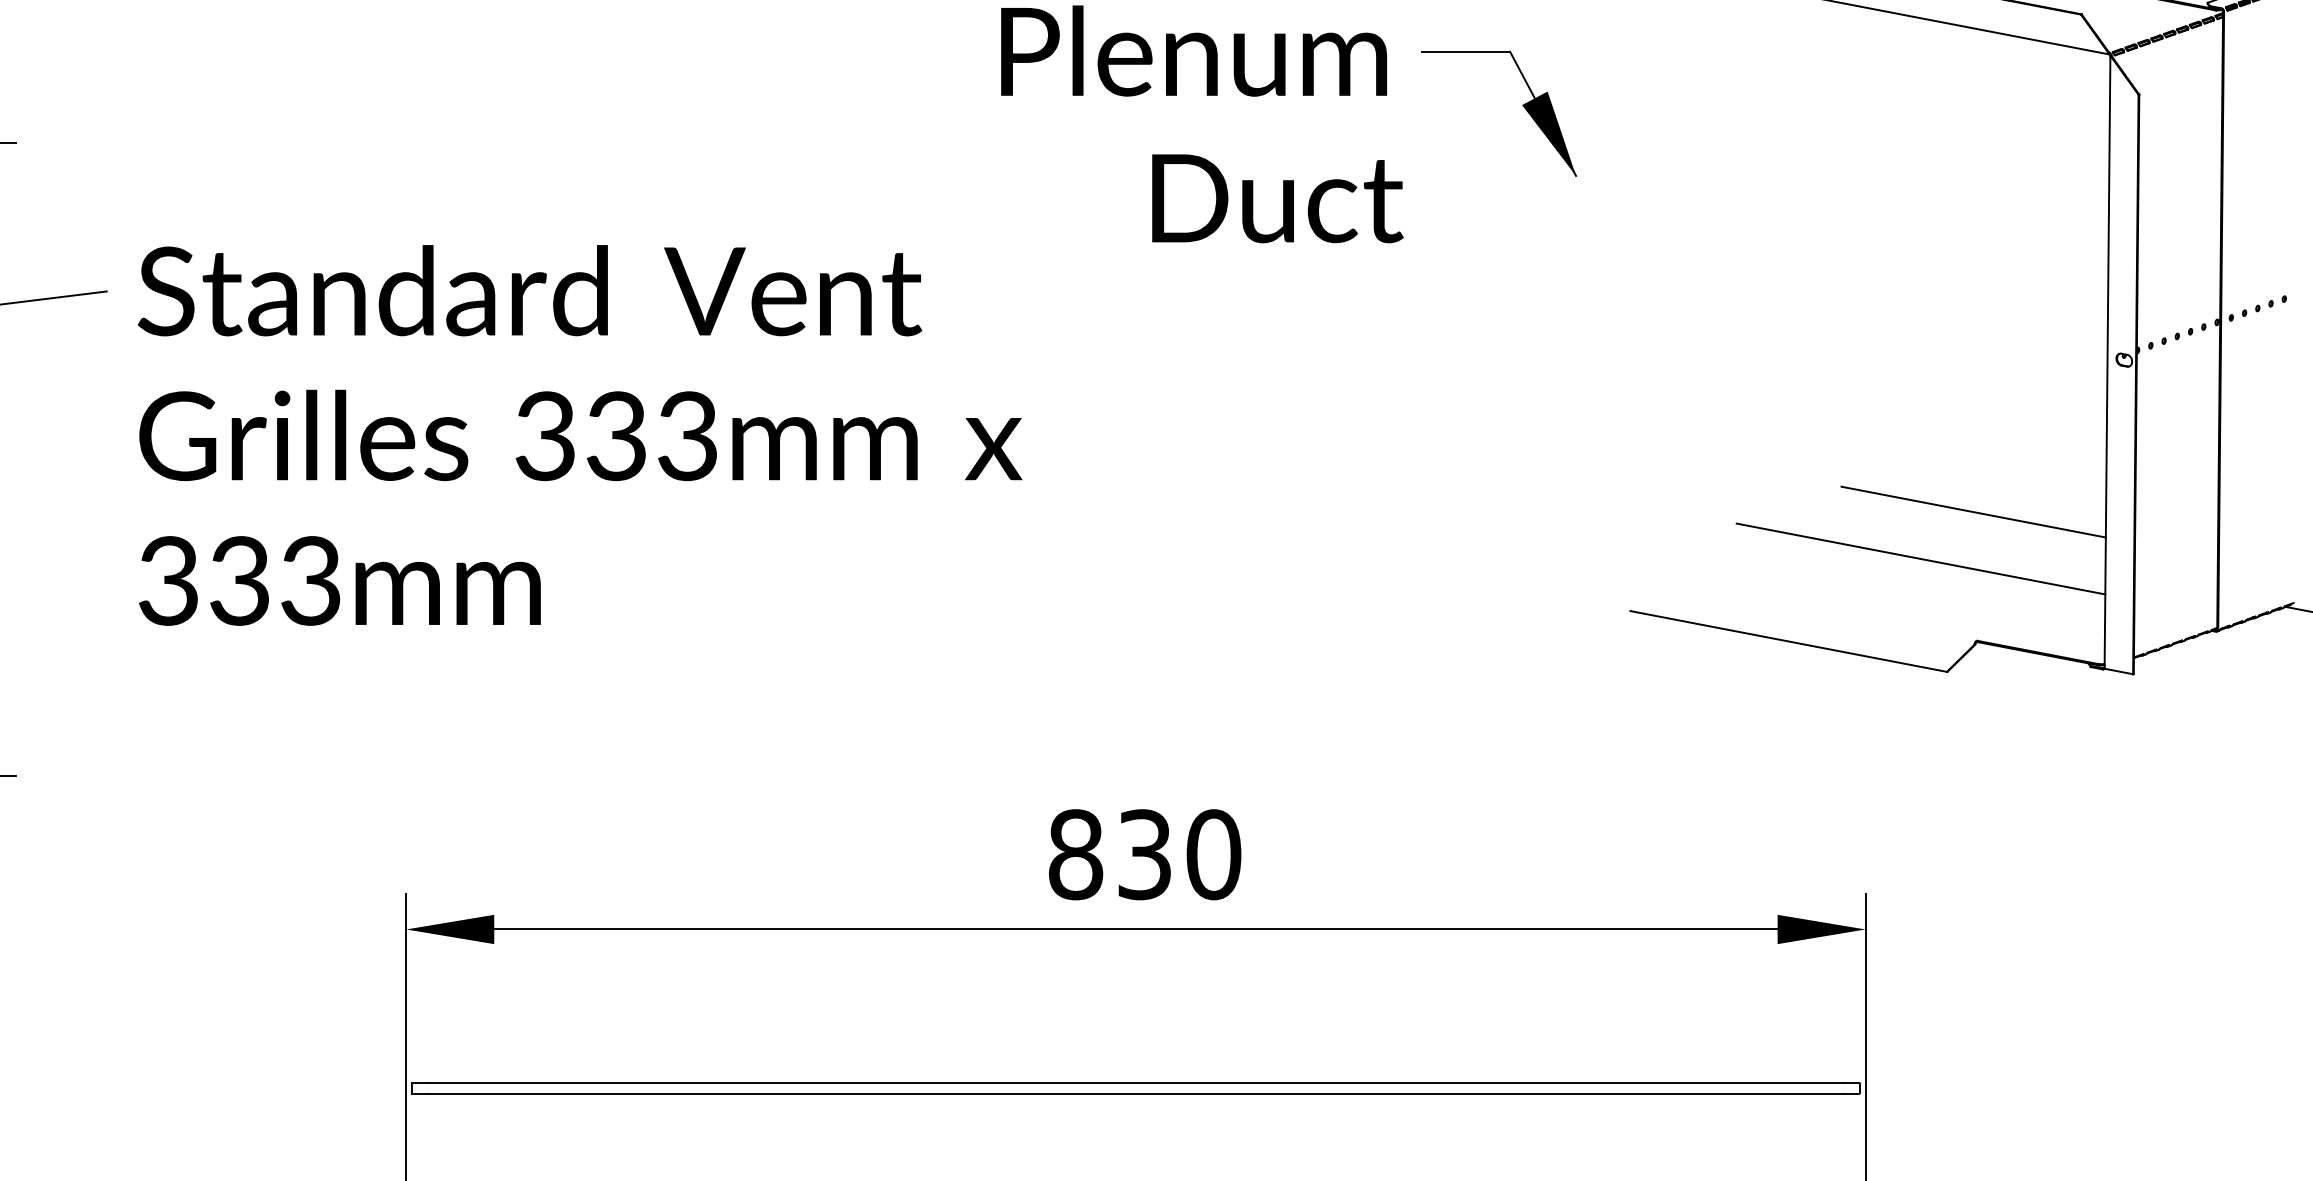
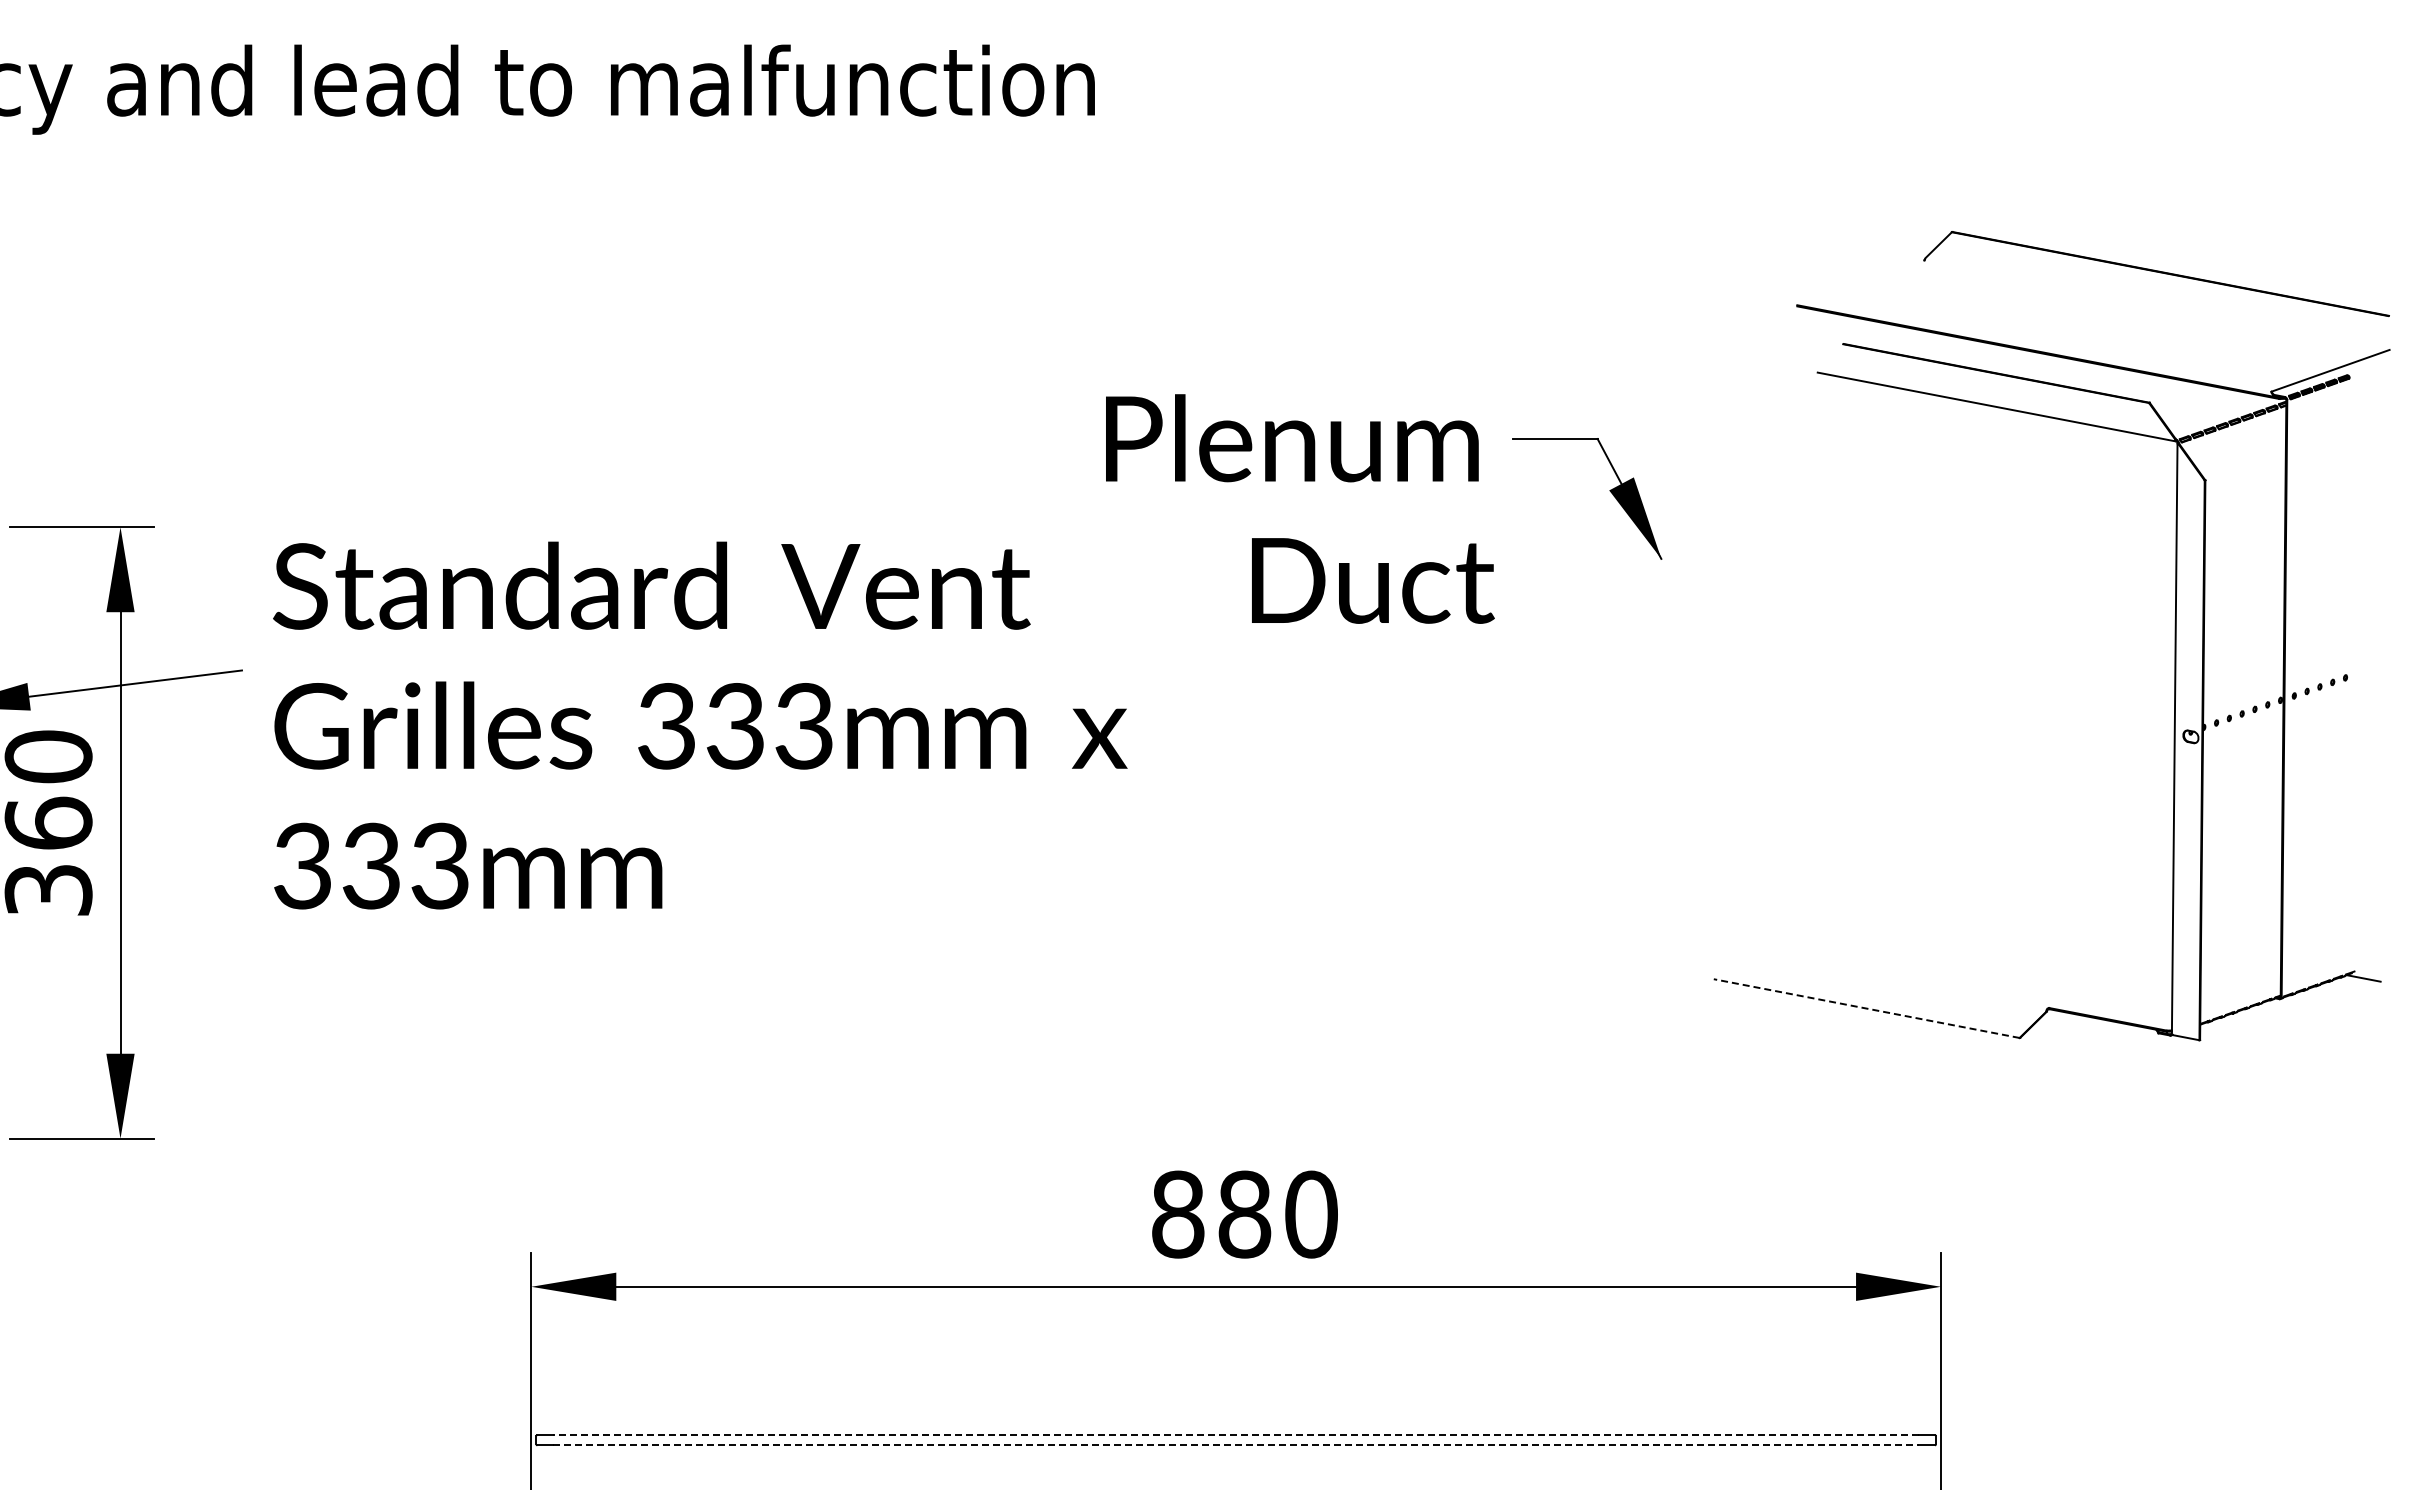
text: (580, 435) -> (700, 725), moved
line: (1973, 511) -> (2045, 883), removed
line: (1920, 558) -> (1994, 928), removed
line: (1788, 641) -> (1866, 1008), solid -> dashed
text: (1144, 854) -> (1244, 1214), 830 -> 880
line: (1136, 1083) -> (1236, 1435), solid -> dashed
line: (1136, 1093) -> (1236, 1445), solid -> dashed

